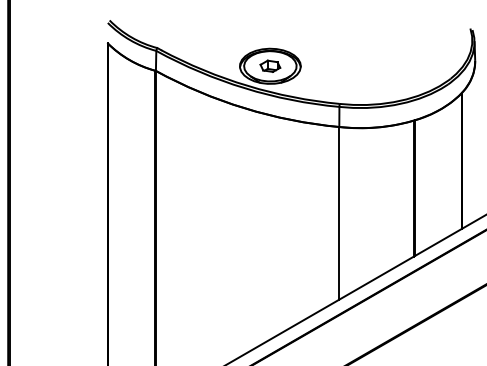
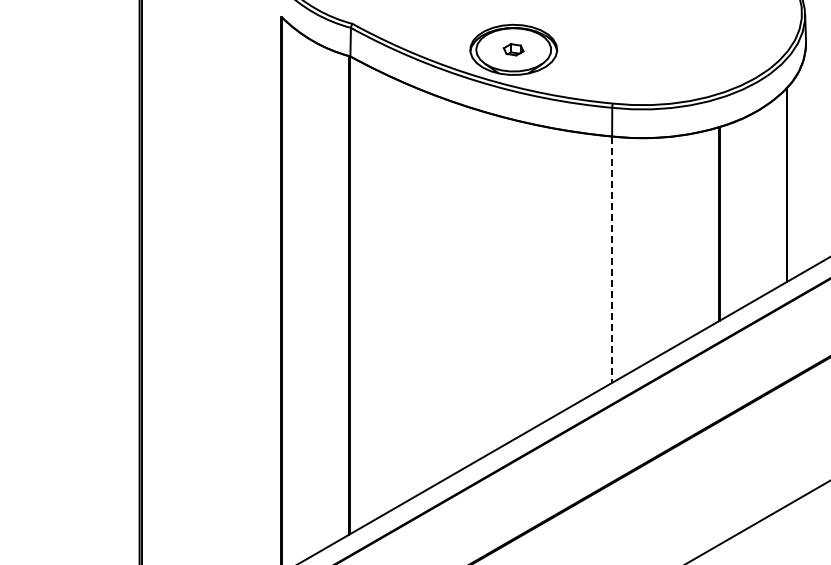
part: (270, 66) -> (513, 49), size x0.7
line: (339, 213) -> (612, 260), solid -> dashed

